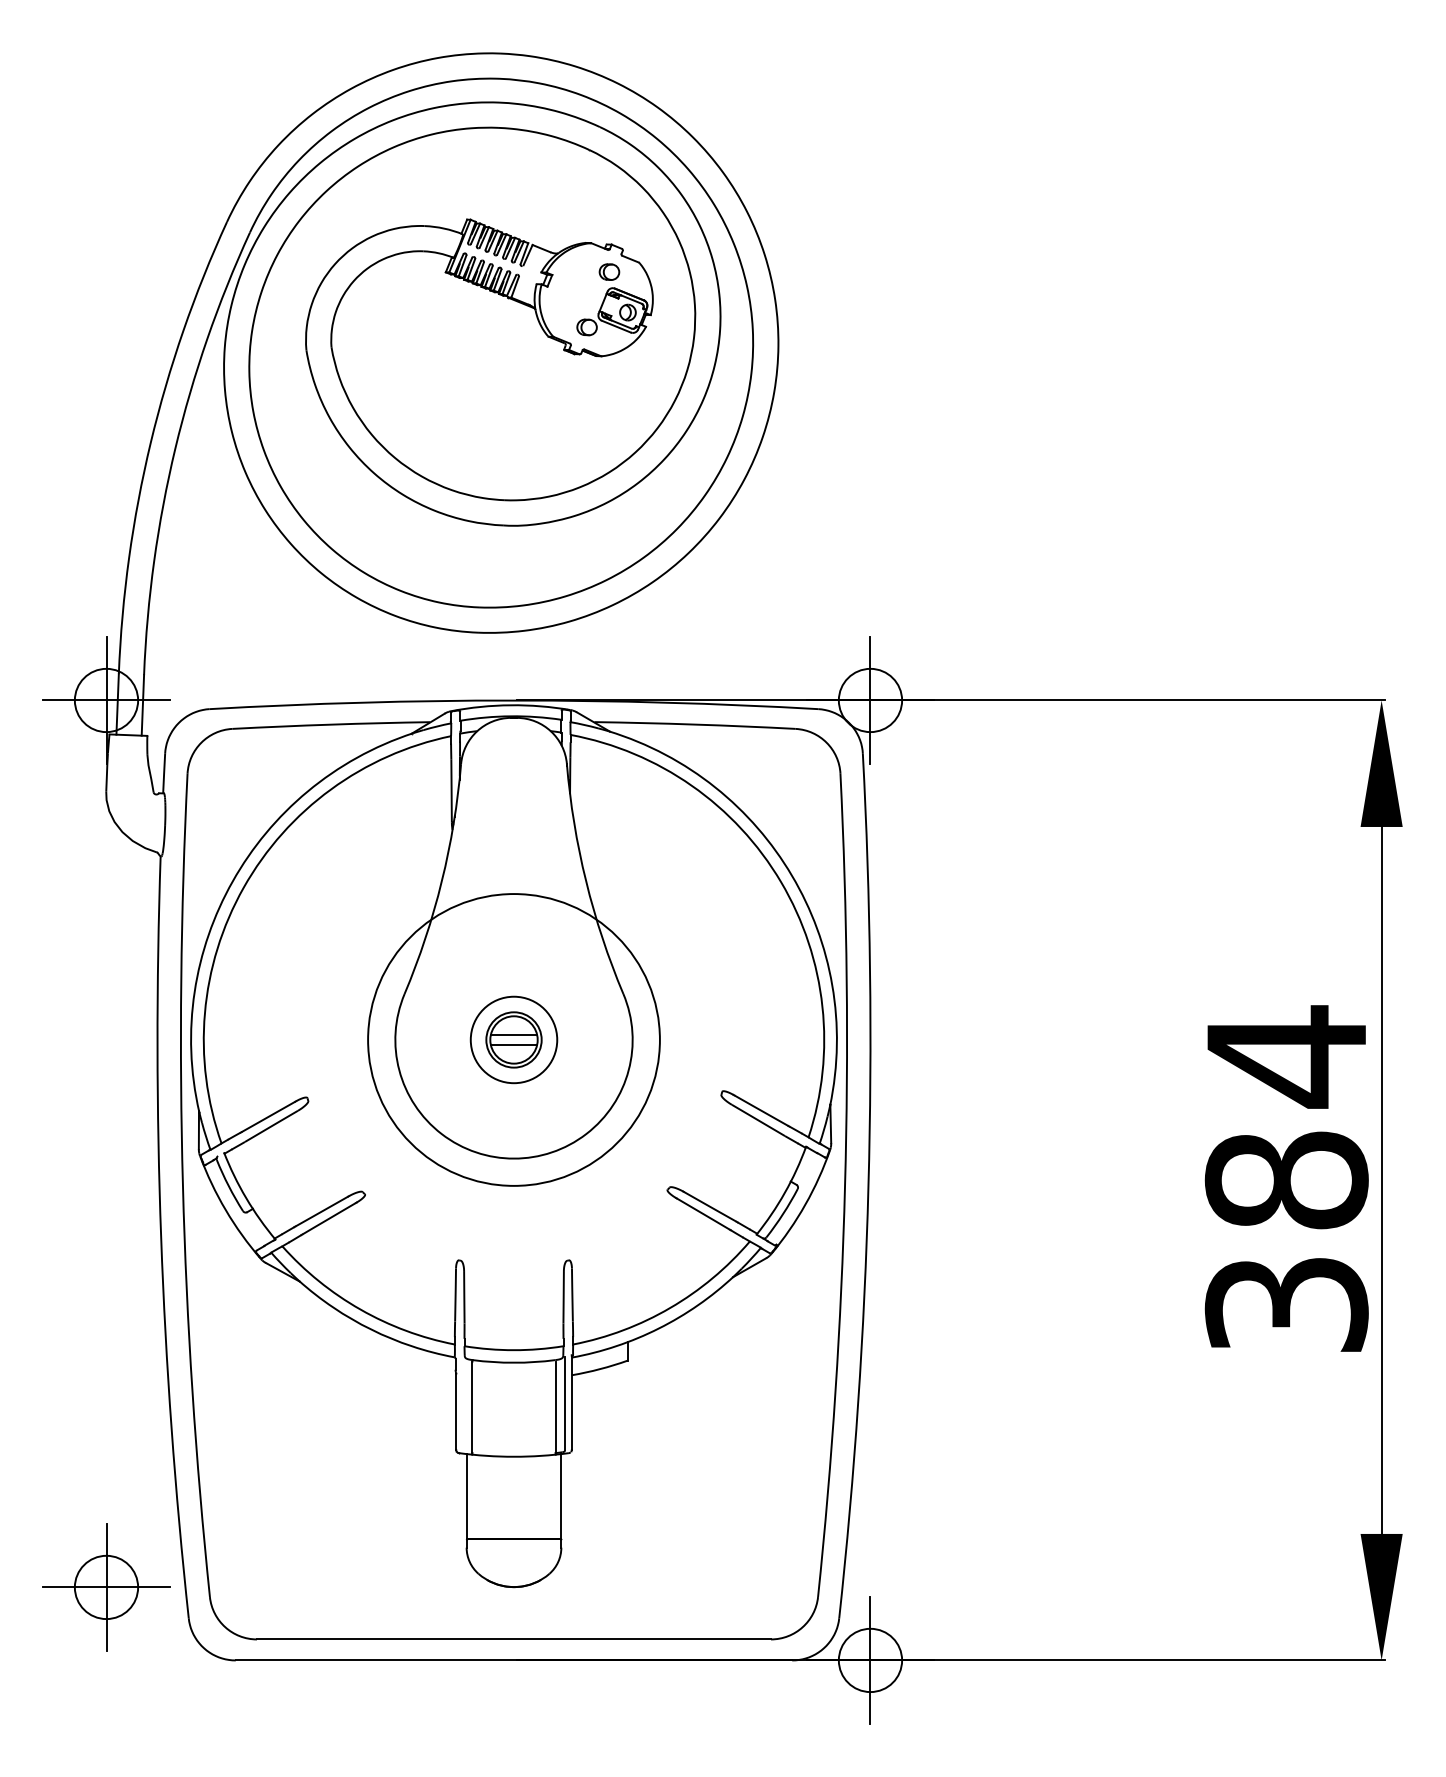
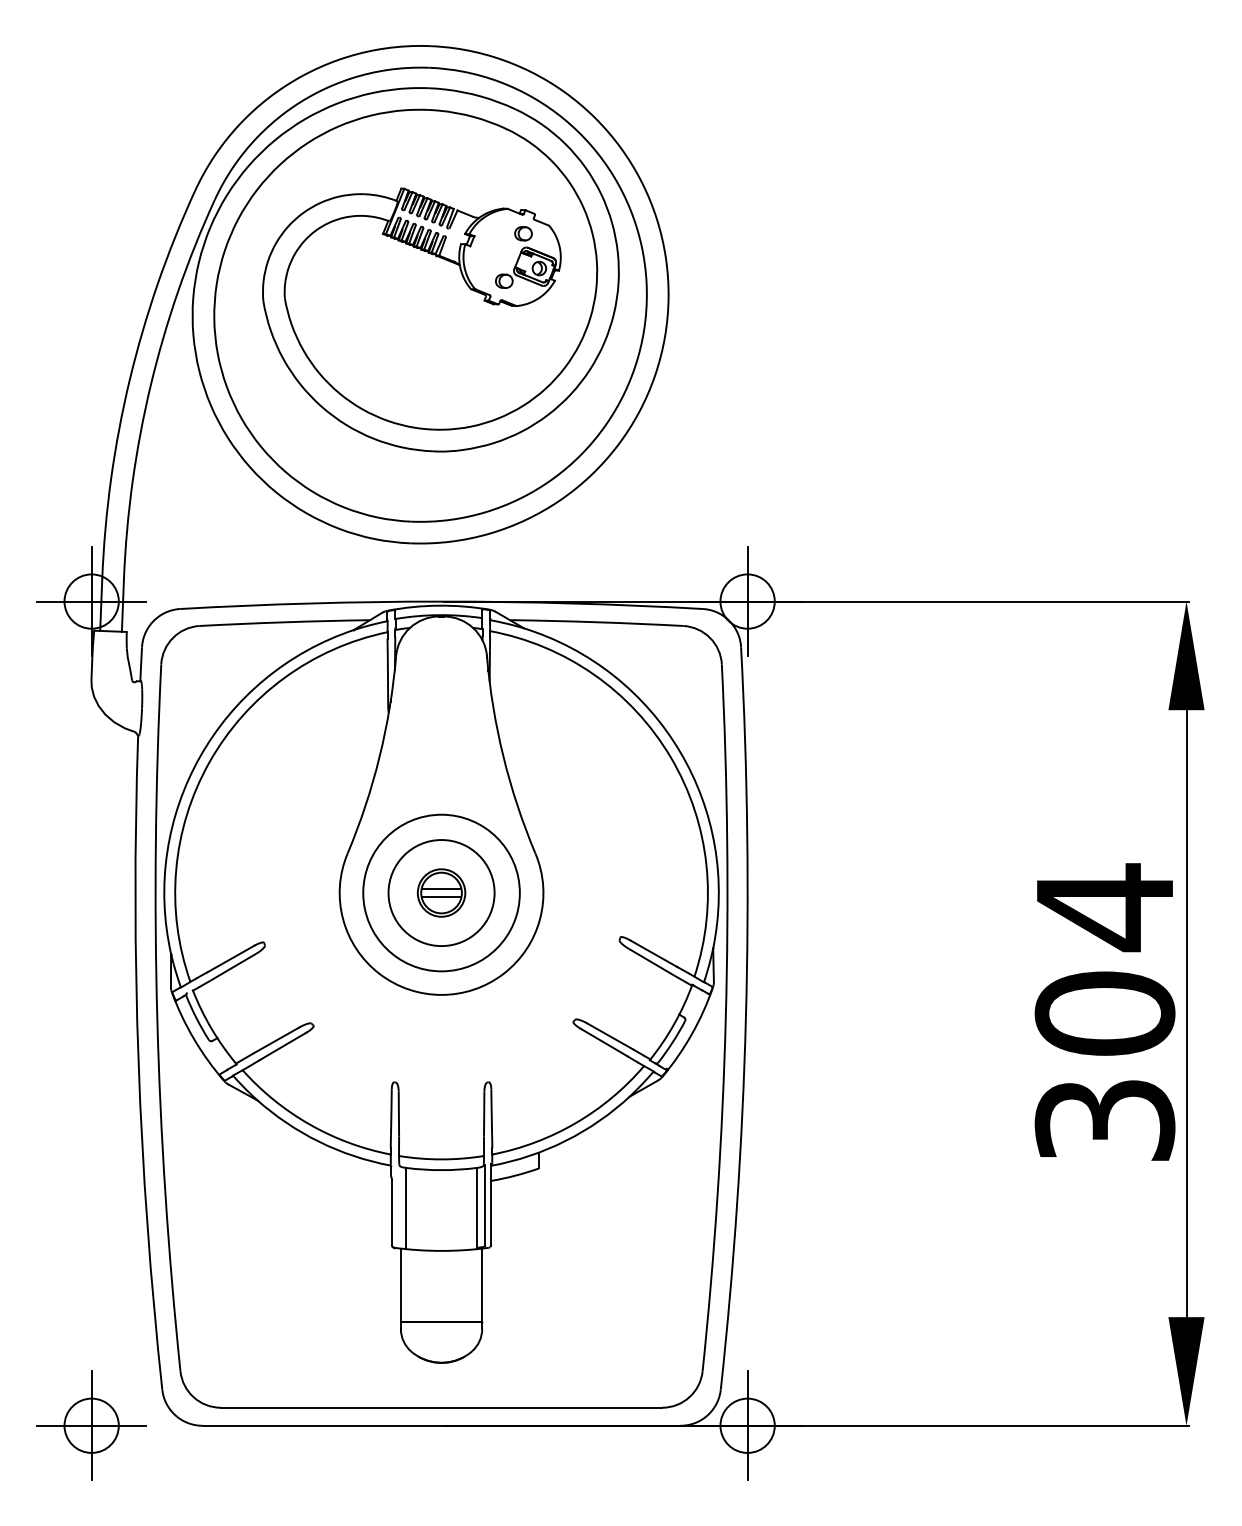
circle: (513, 1039) -> (441, 892), size x0.62
circle: (513, 1039) -> (441, 892), size x1.43
text: (1286, 1180) -> (1104, 1013), 384 -> 304
part: (106, 1587) -> (91, 1425), moved

